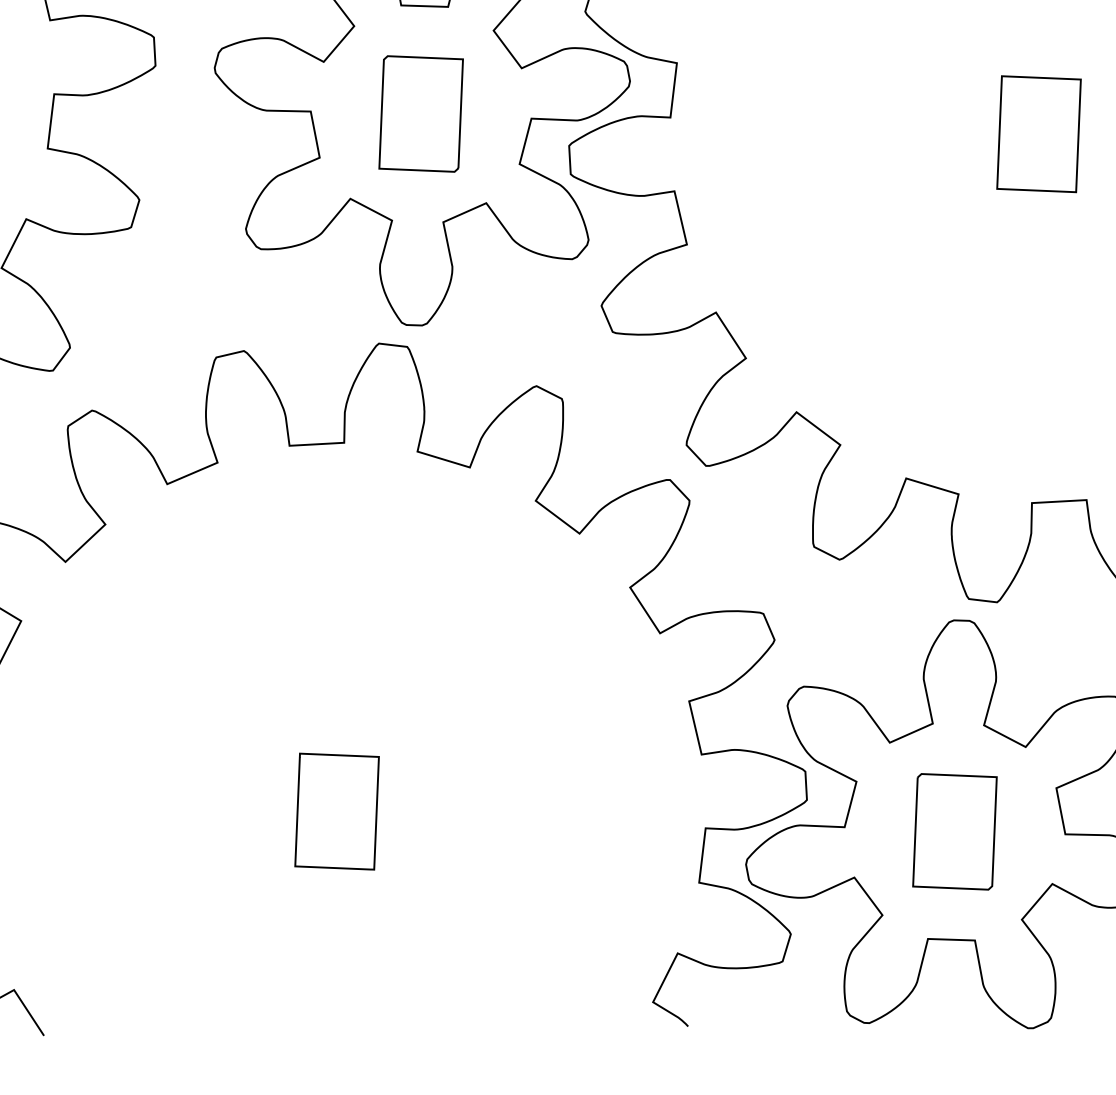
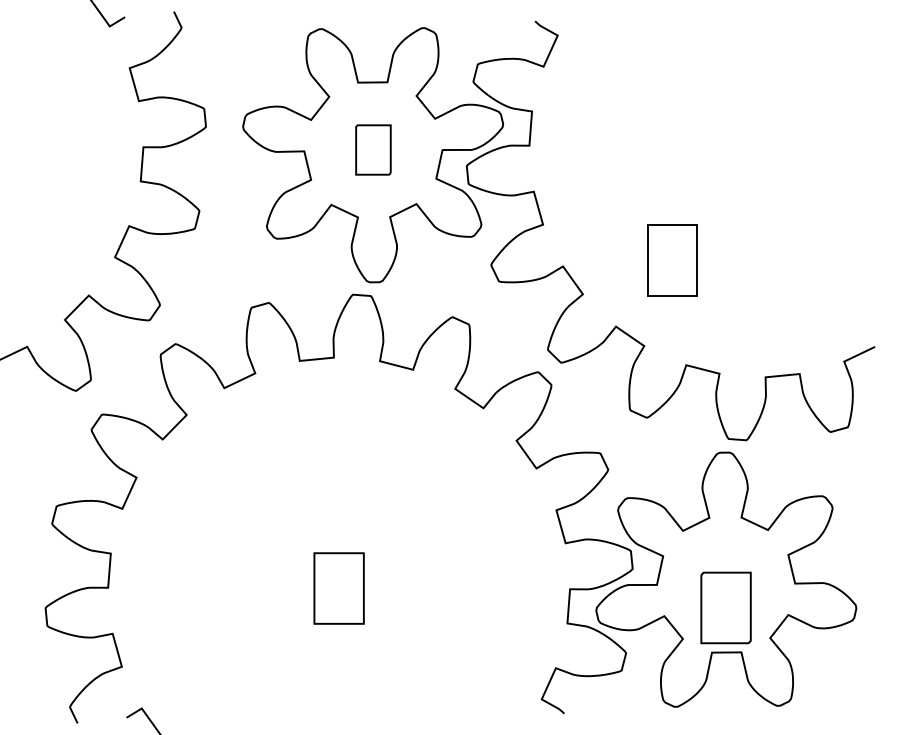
part: (421, 113) -> (373, 149), size x0.7
part: (1039, 134) -> (672, 260), moved
part: (954, 831) -> (725, 607), moved

